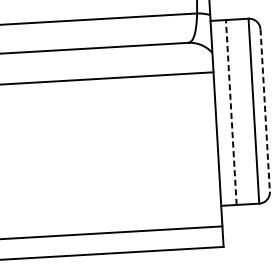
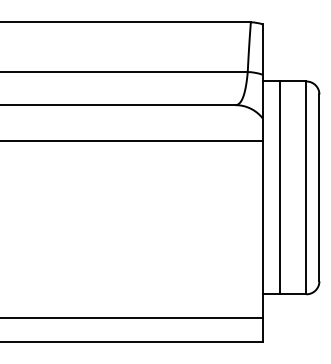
line: (265, 111) -> (319, 188), dashed -> solid
line: (231, 112) -> (280, 187), dashed -> solid

